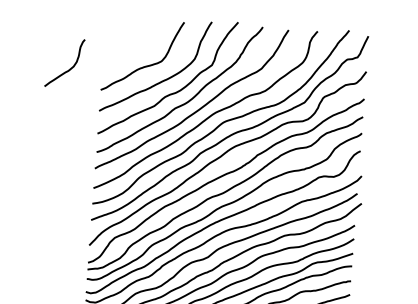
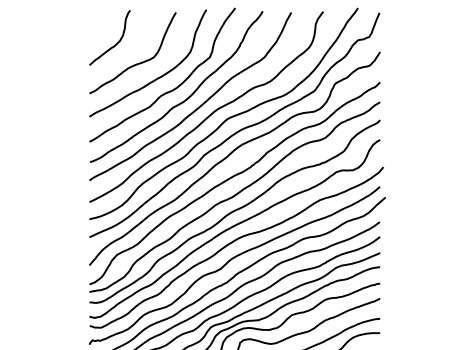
curve: (68, 69) -> (114, 44), moved

